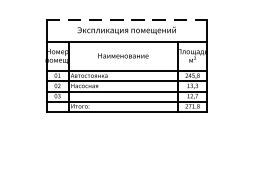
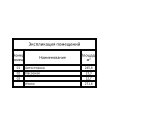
line: (127, 19) -> (54, 38), dashed -> solid

